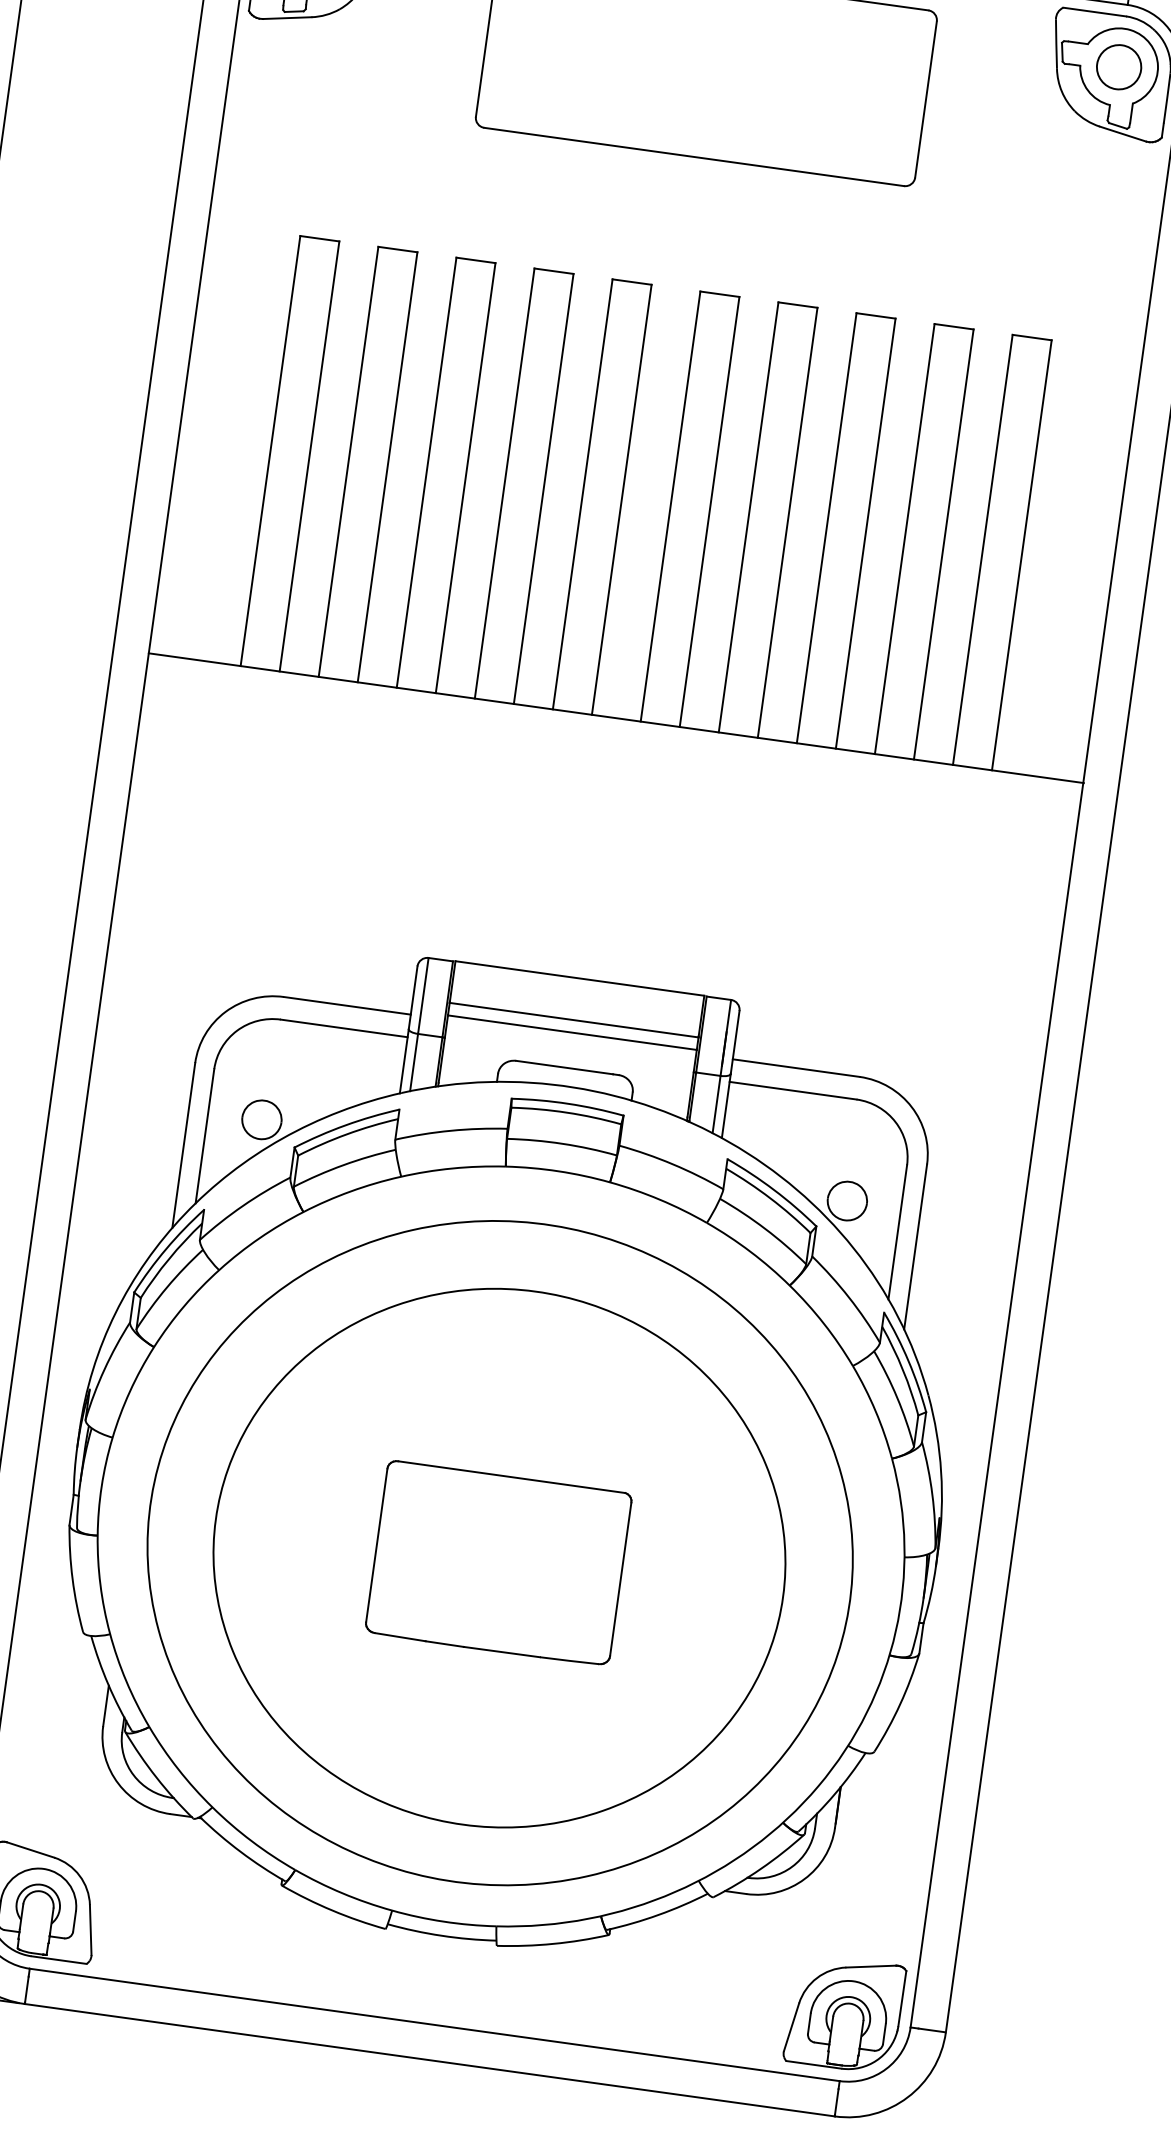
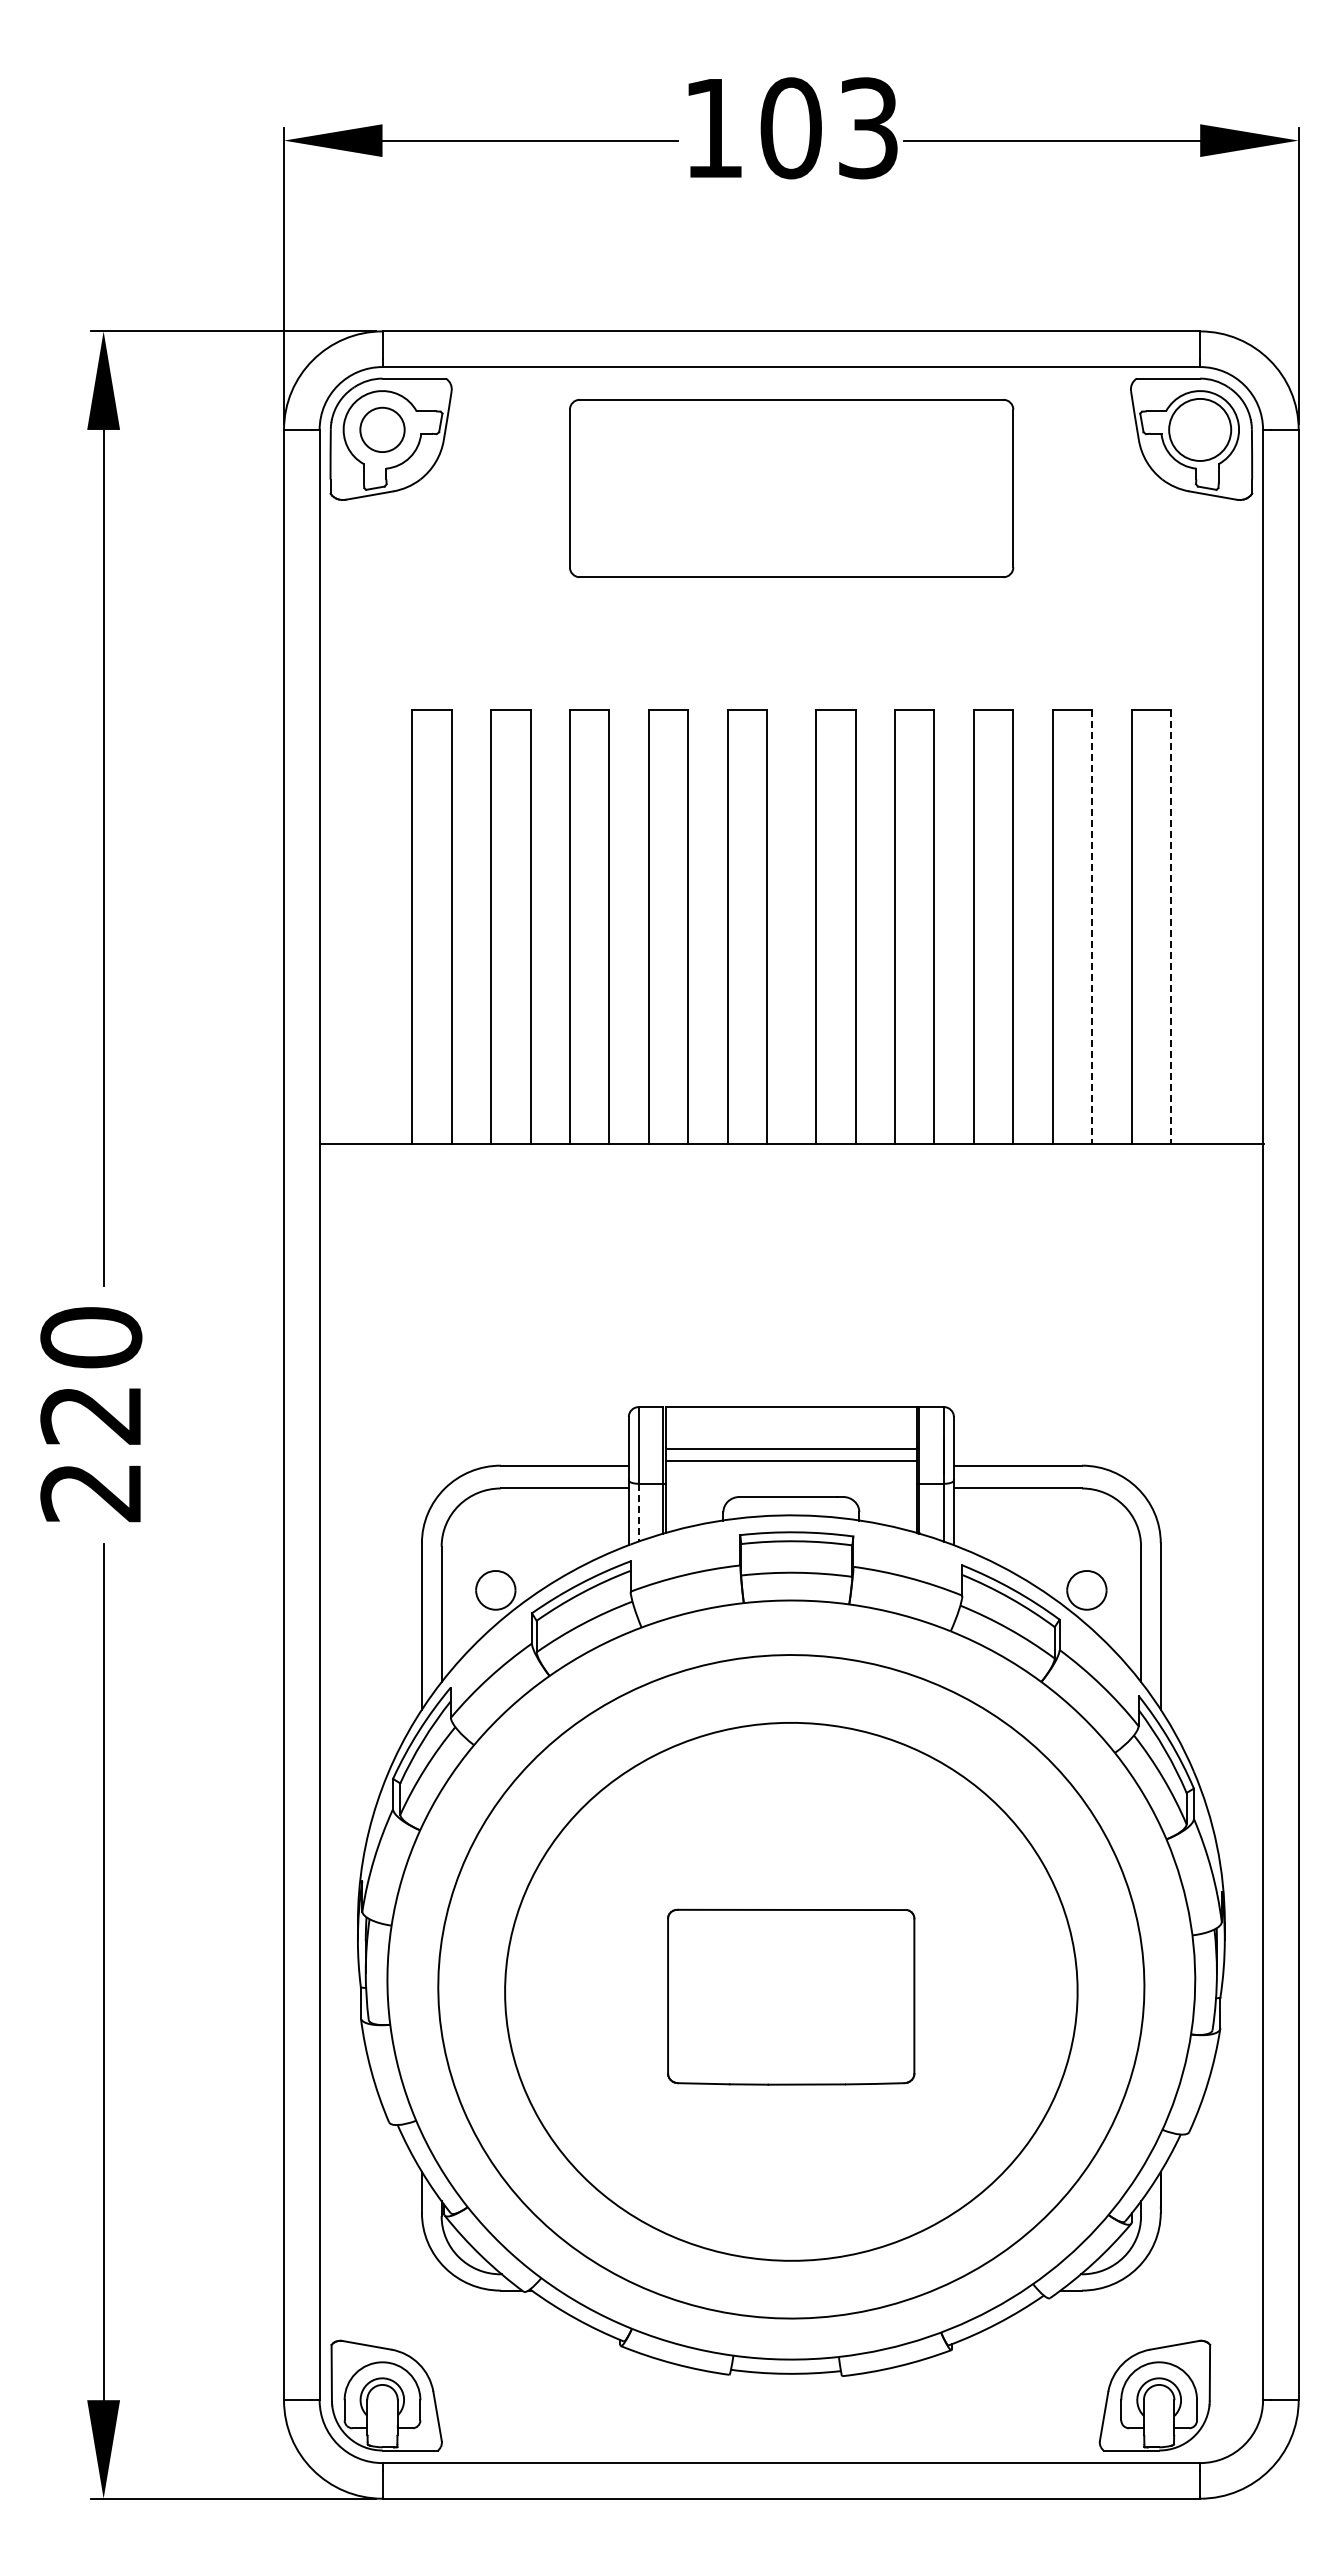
circle: (1119, 66) -> (1200, 429), size x1.4
line: (944, 545) -> (1092, 927), solid -> dashed
line: (1021, 556) -> (1170, 927), solid -> dashed
line: (413, 1062) -> (638, 1512), solid -> dashed
part: (844, 2013) -> (1154, 2395), moved

